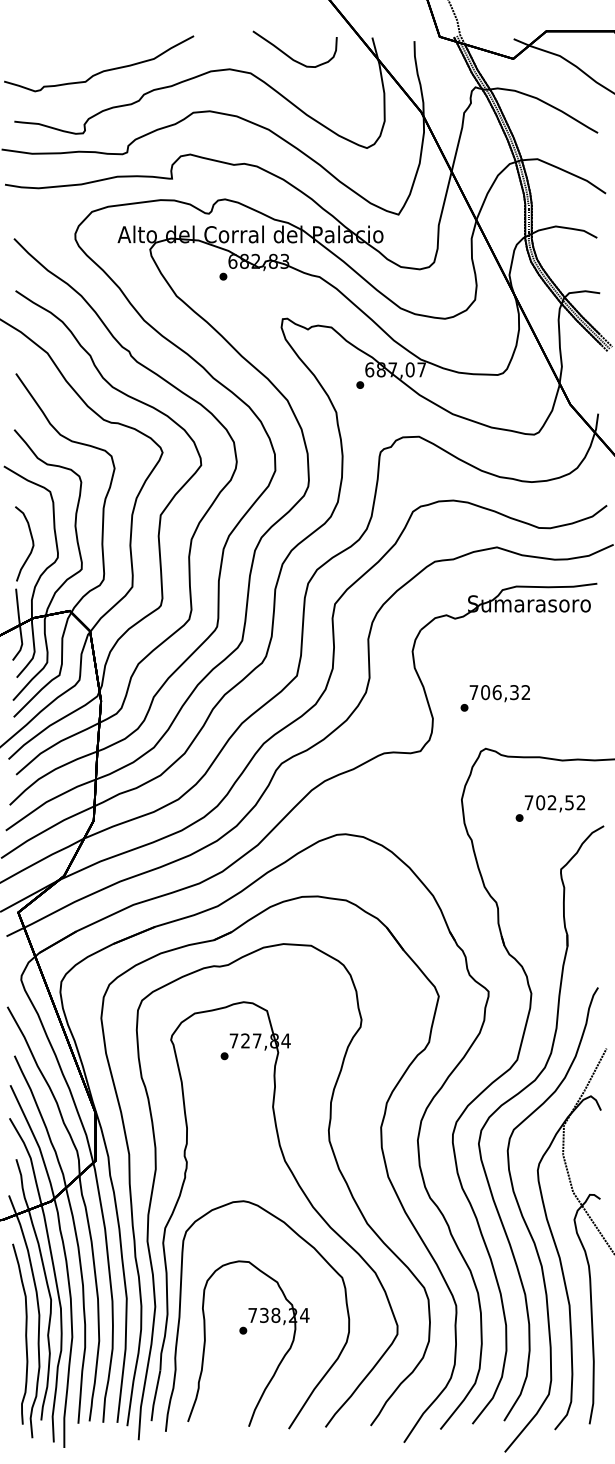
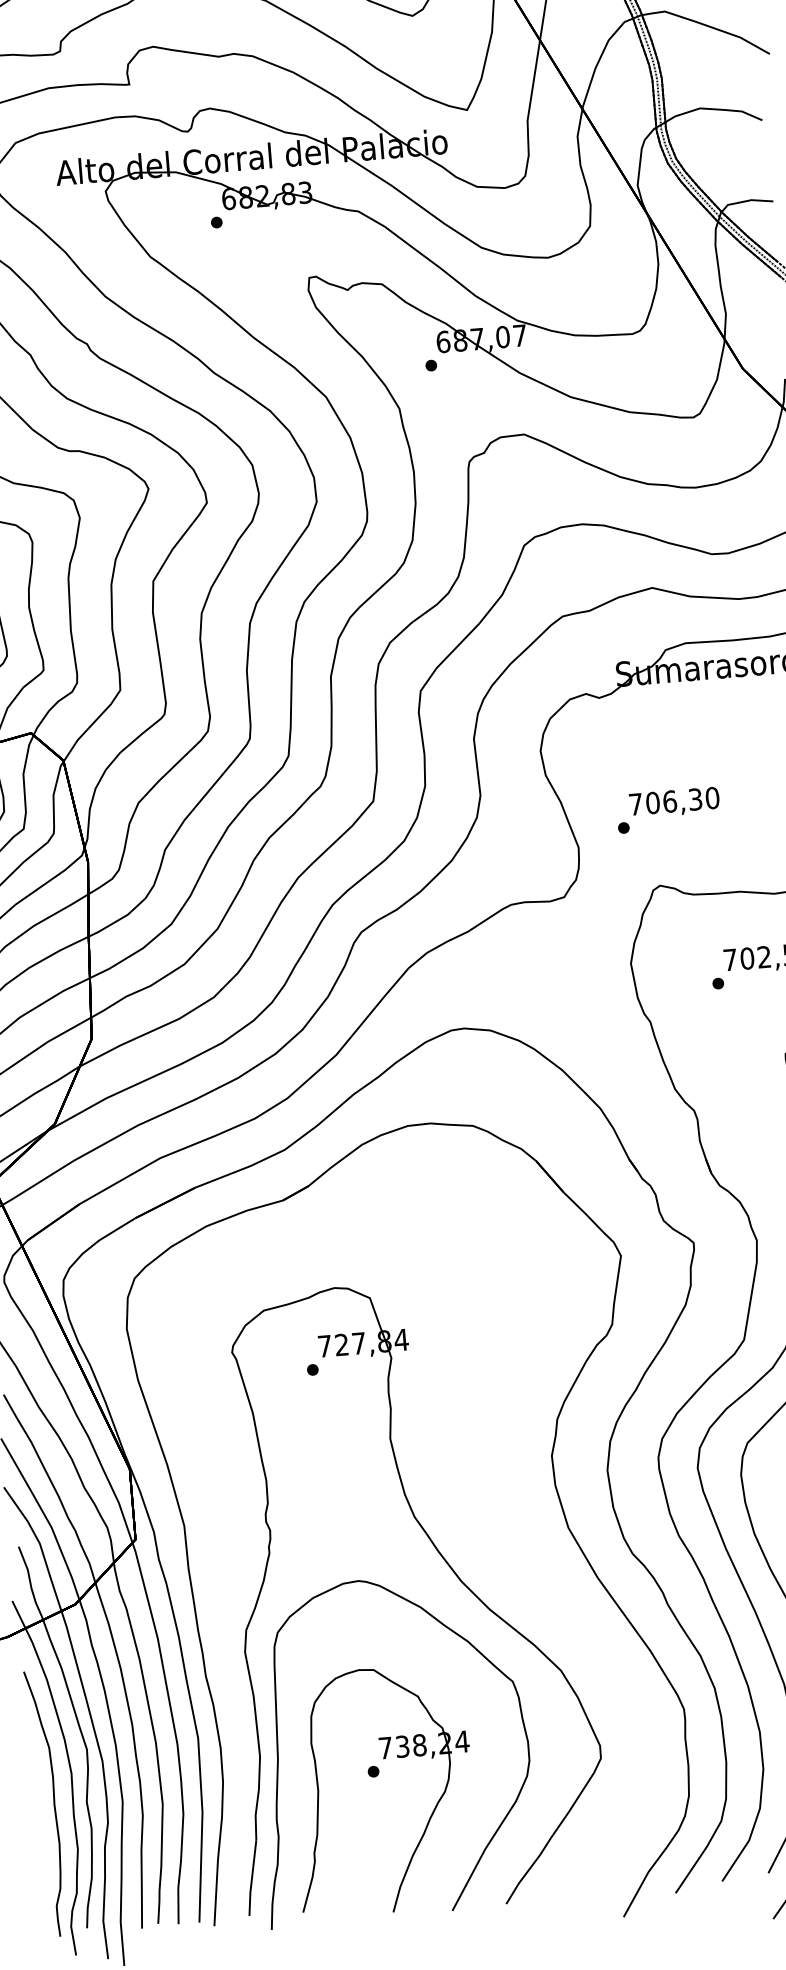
text: (525, 692) -> (711, 798), 706,32 -> 706,30
curve: (337, 1168) -> (492, 1521), removed

